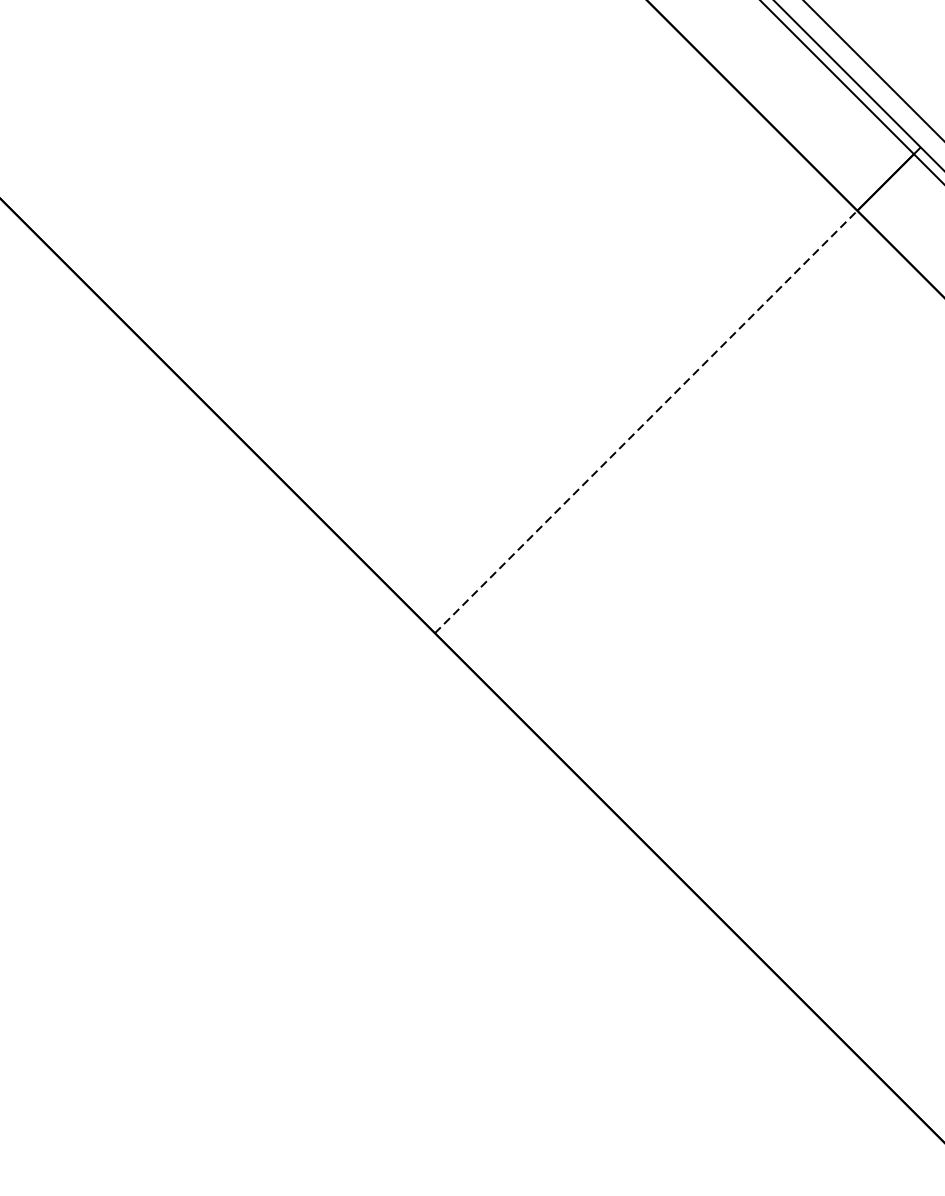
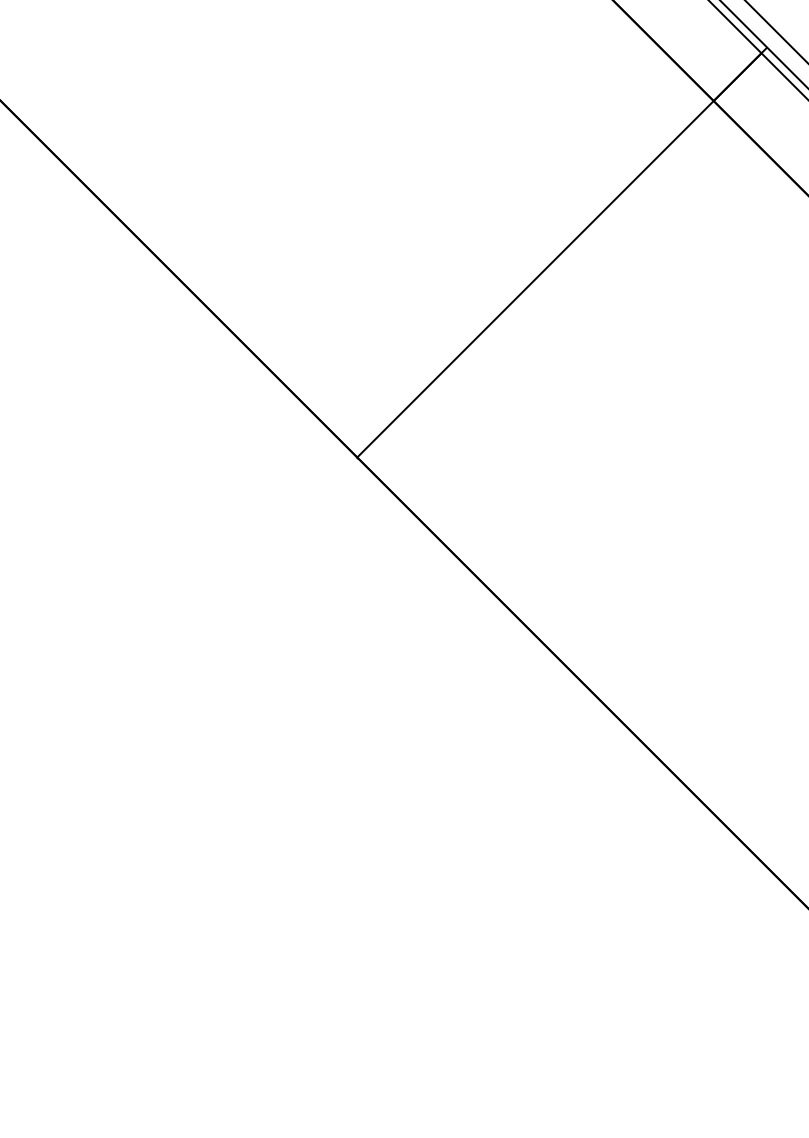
line: (646, 421) -> (535, 278), dashed -> solid

